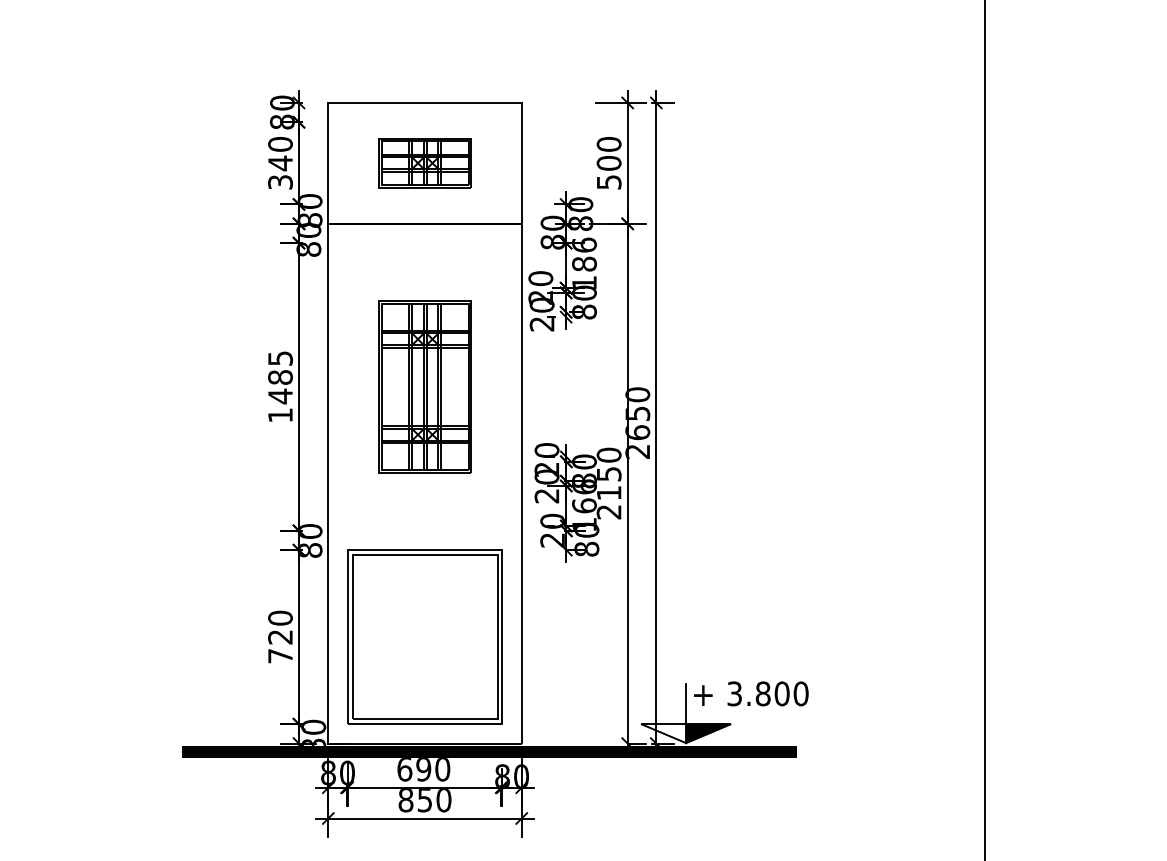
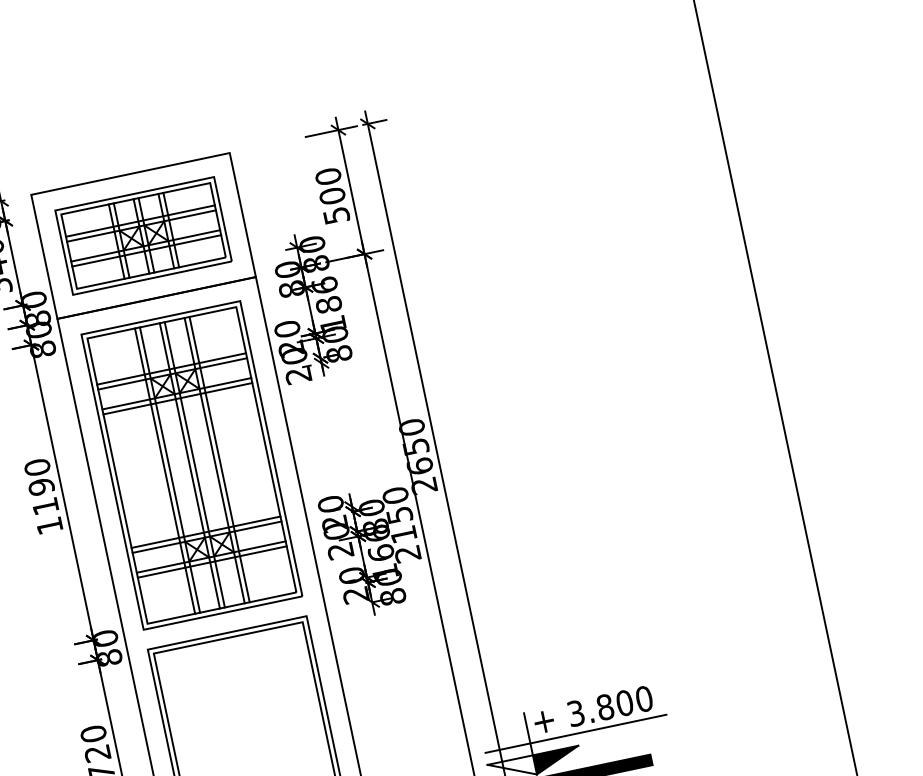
part: (424, 162) -> (142, 235), size x1.67
text: (280, 377) -> (41, 486), 1485 -> 1190
part: (424, 386) -> (191, 465), size x1.67
line: (730, 712) -> (575, 733), added

